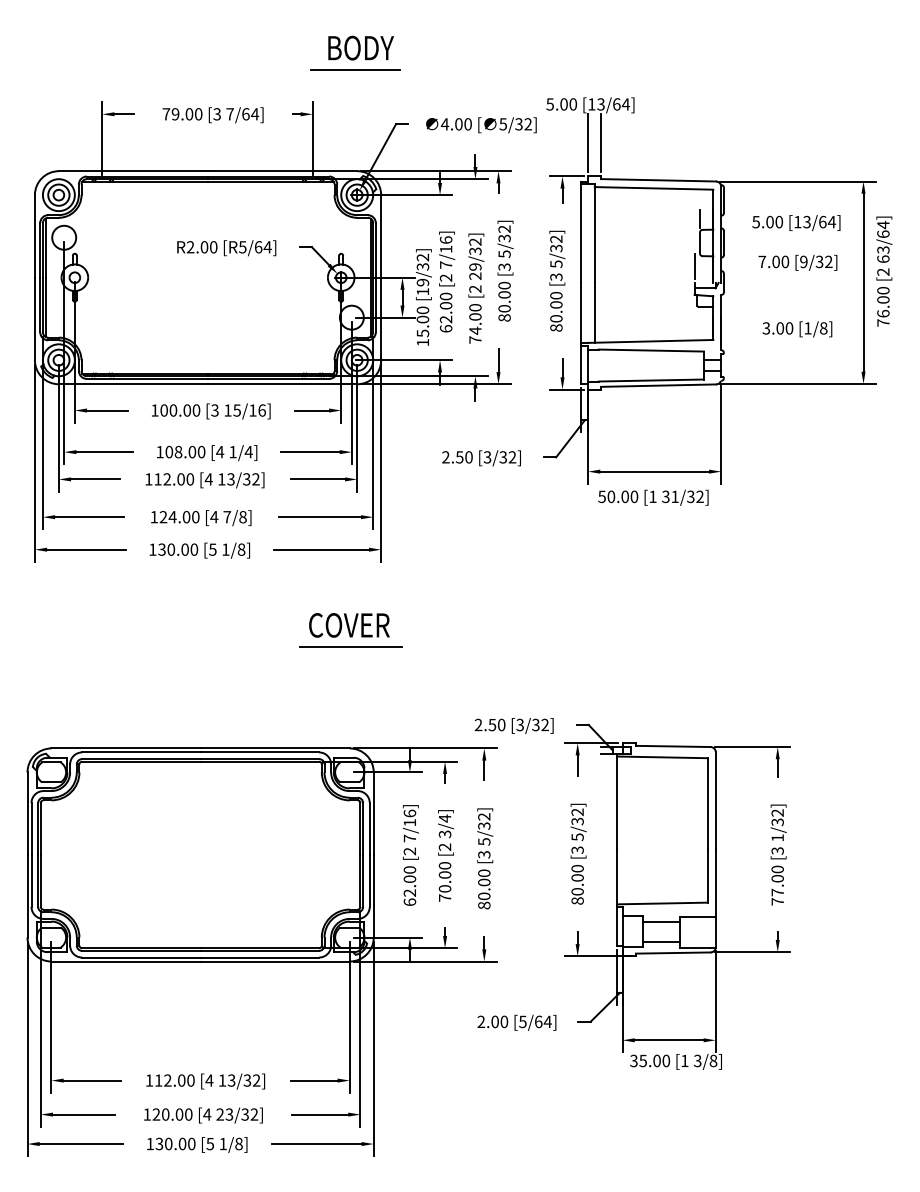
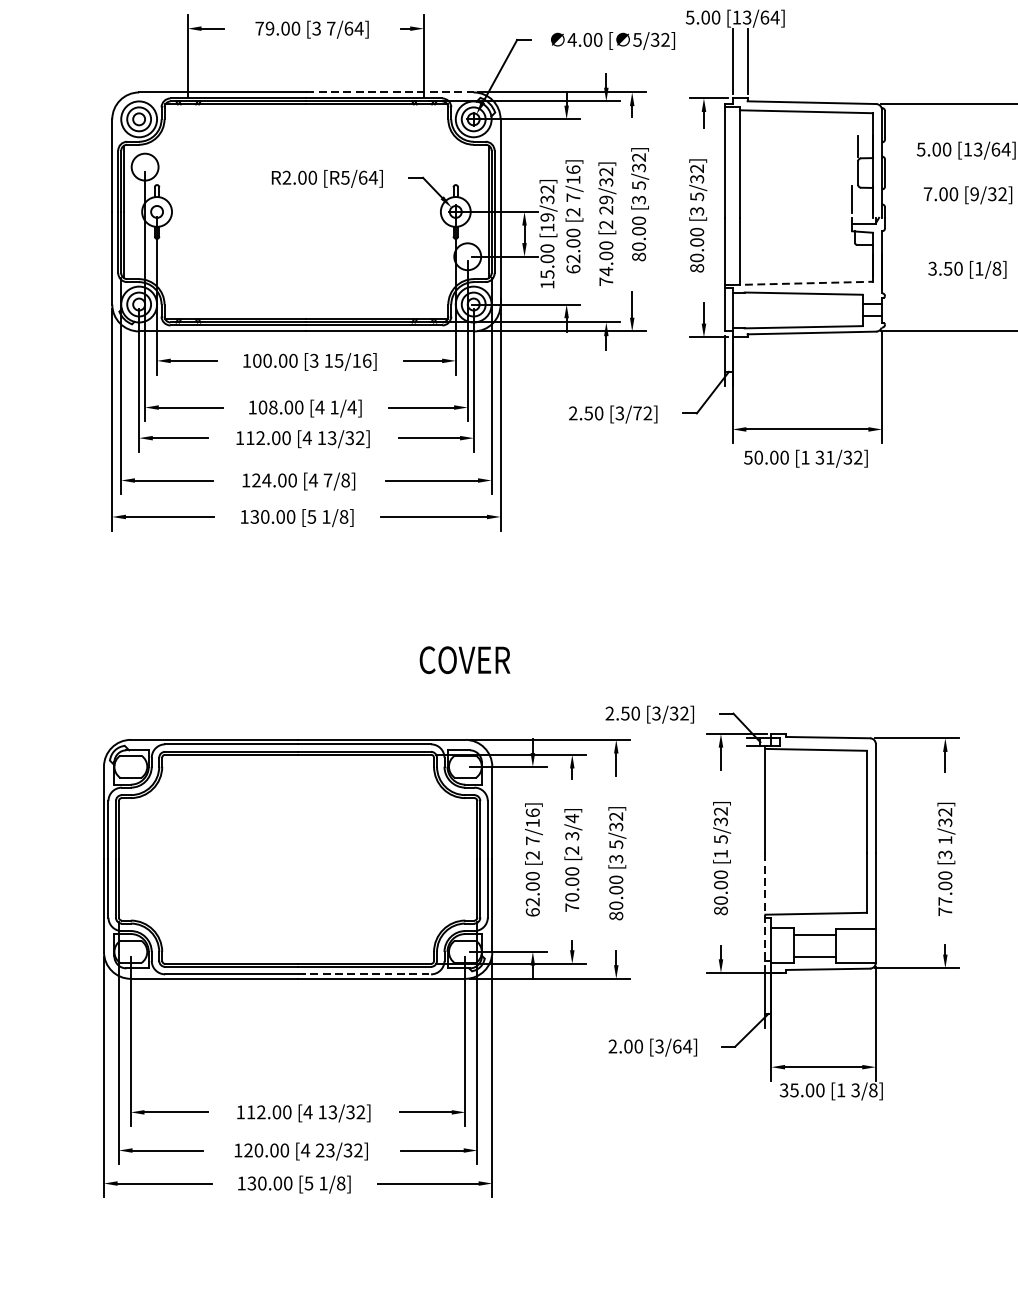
line: (282, 171) -> (389, 92), solid -> dashed
text: (780, 328) -> (948, 268), 3.00 -> 3.50
line: (650, 341) -> (802, 283), solid -> dashed
text: (503, 457) -> (637, 413), [3/32] -> [3/72]
text: (349, 625) -> (465, 660), moved
line: (350, 646) -> (466, 625), removed
text: (577, 849) -> (720, 853), [3 -> [1
line: (617, 897) -> (765, 907), solid -> dashed
line: (260, 957) -> (365, 974), solid -> dashed
text: (522, 1021) -> (659, 1046), [5/64] -> [3/64]

